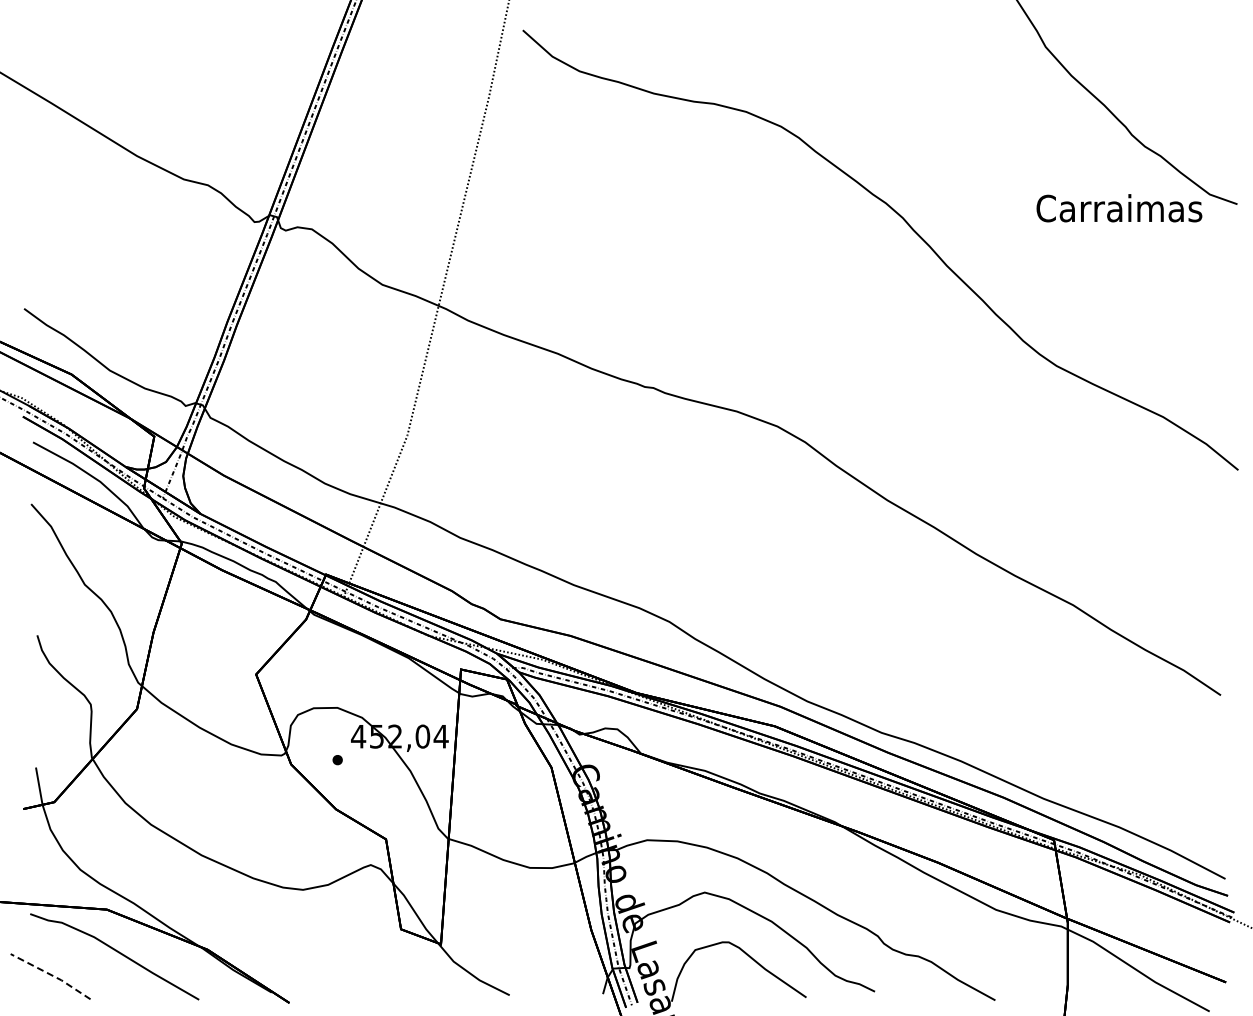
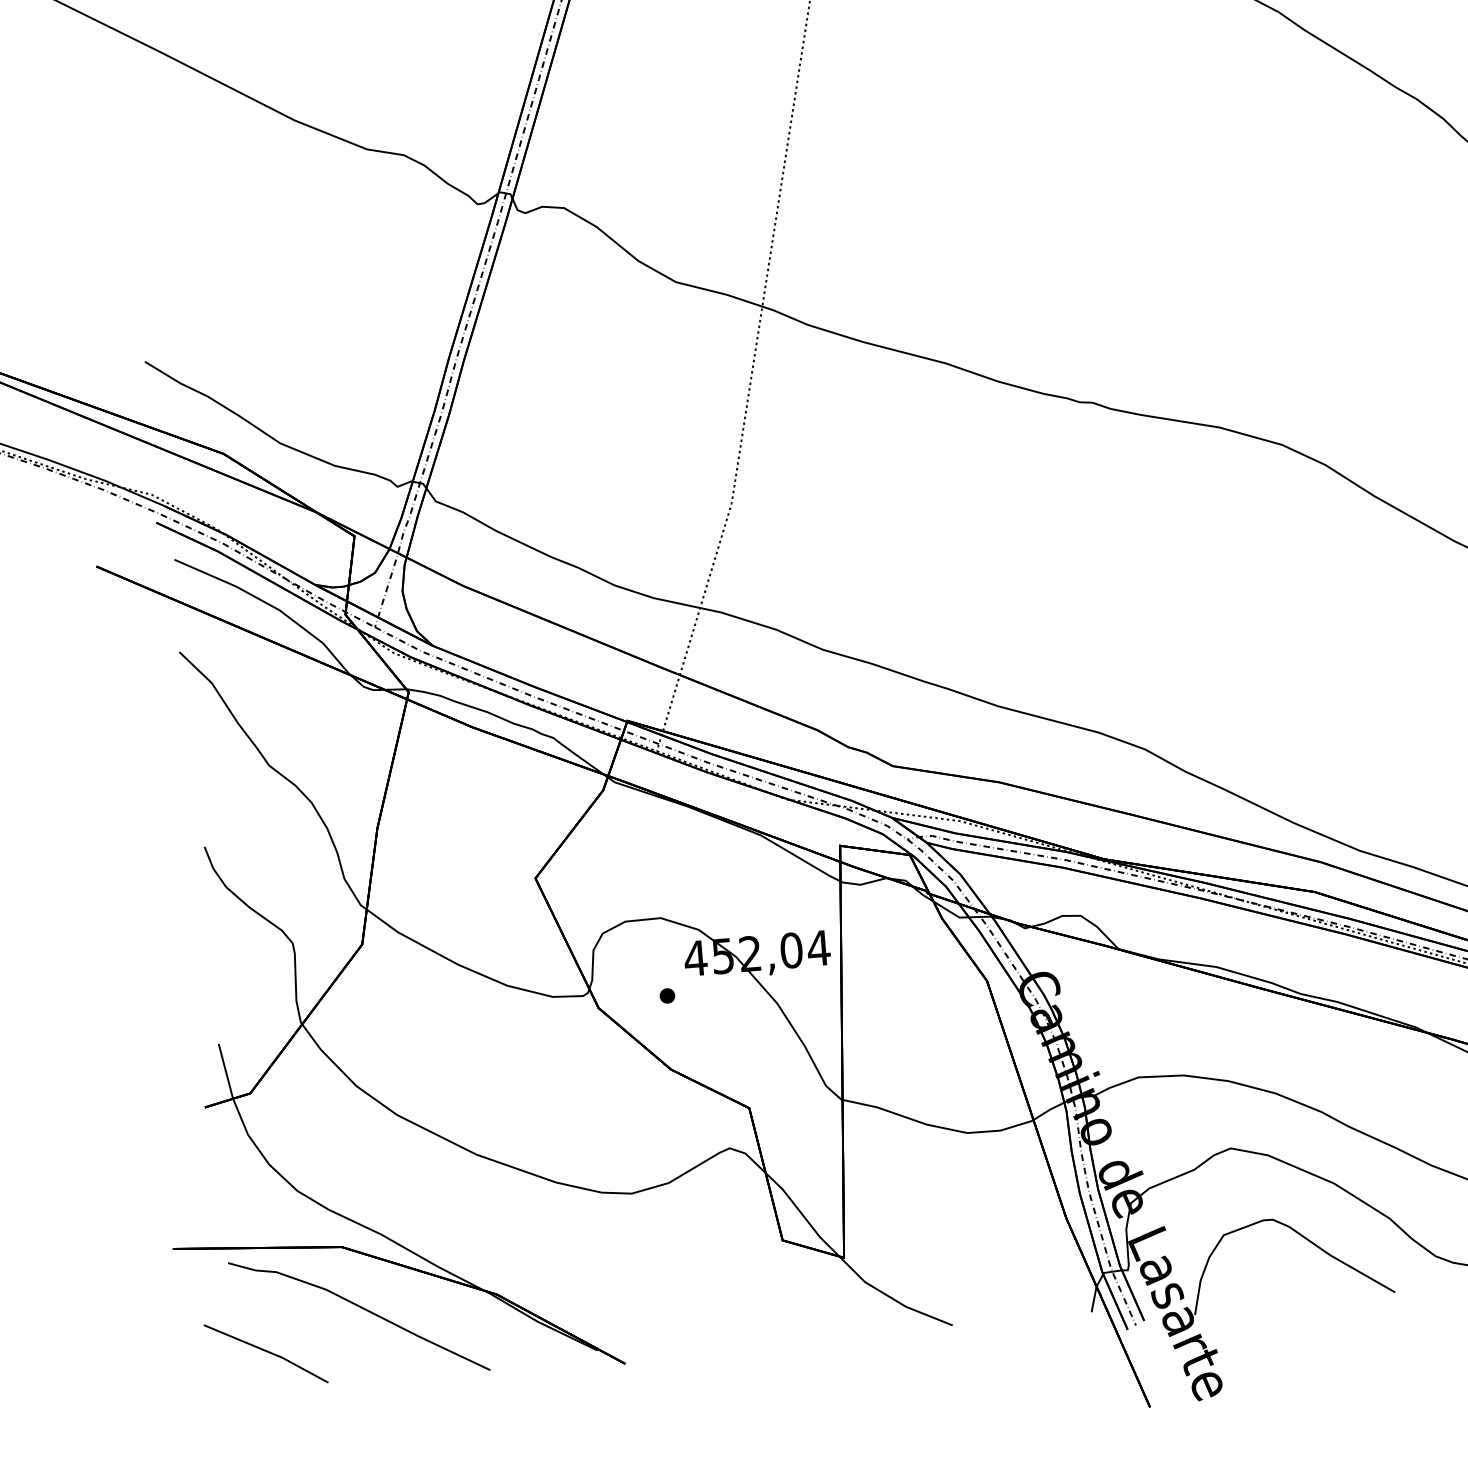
line: (51, 975) -> (267, 1352), dashed -> solid

